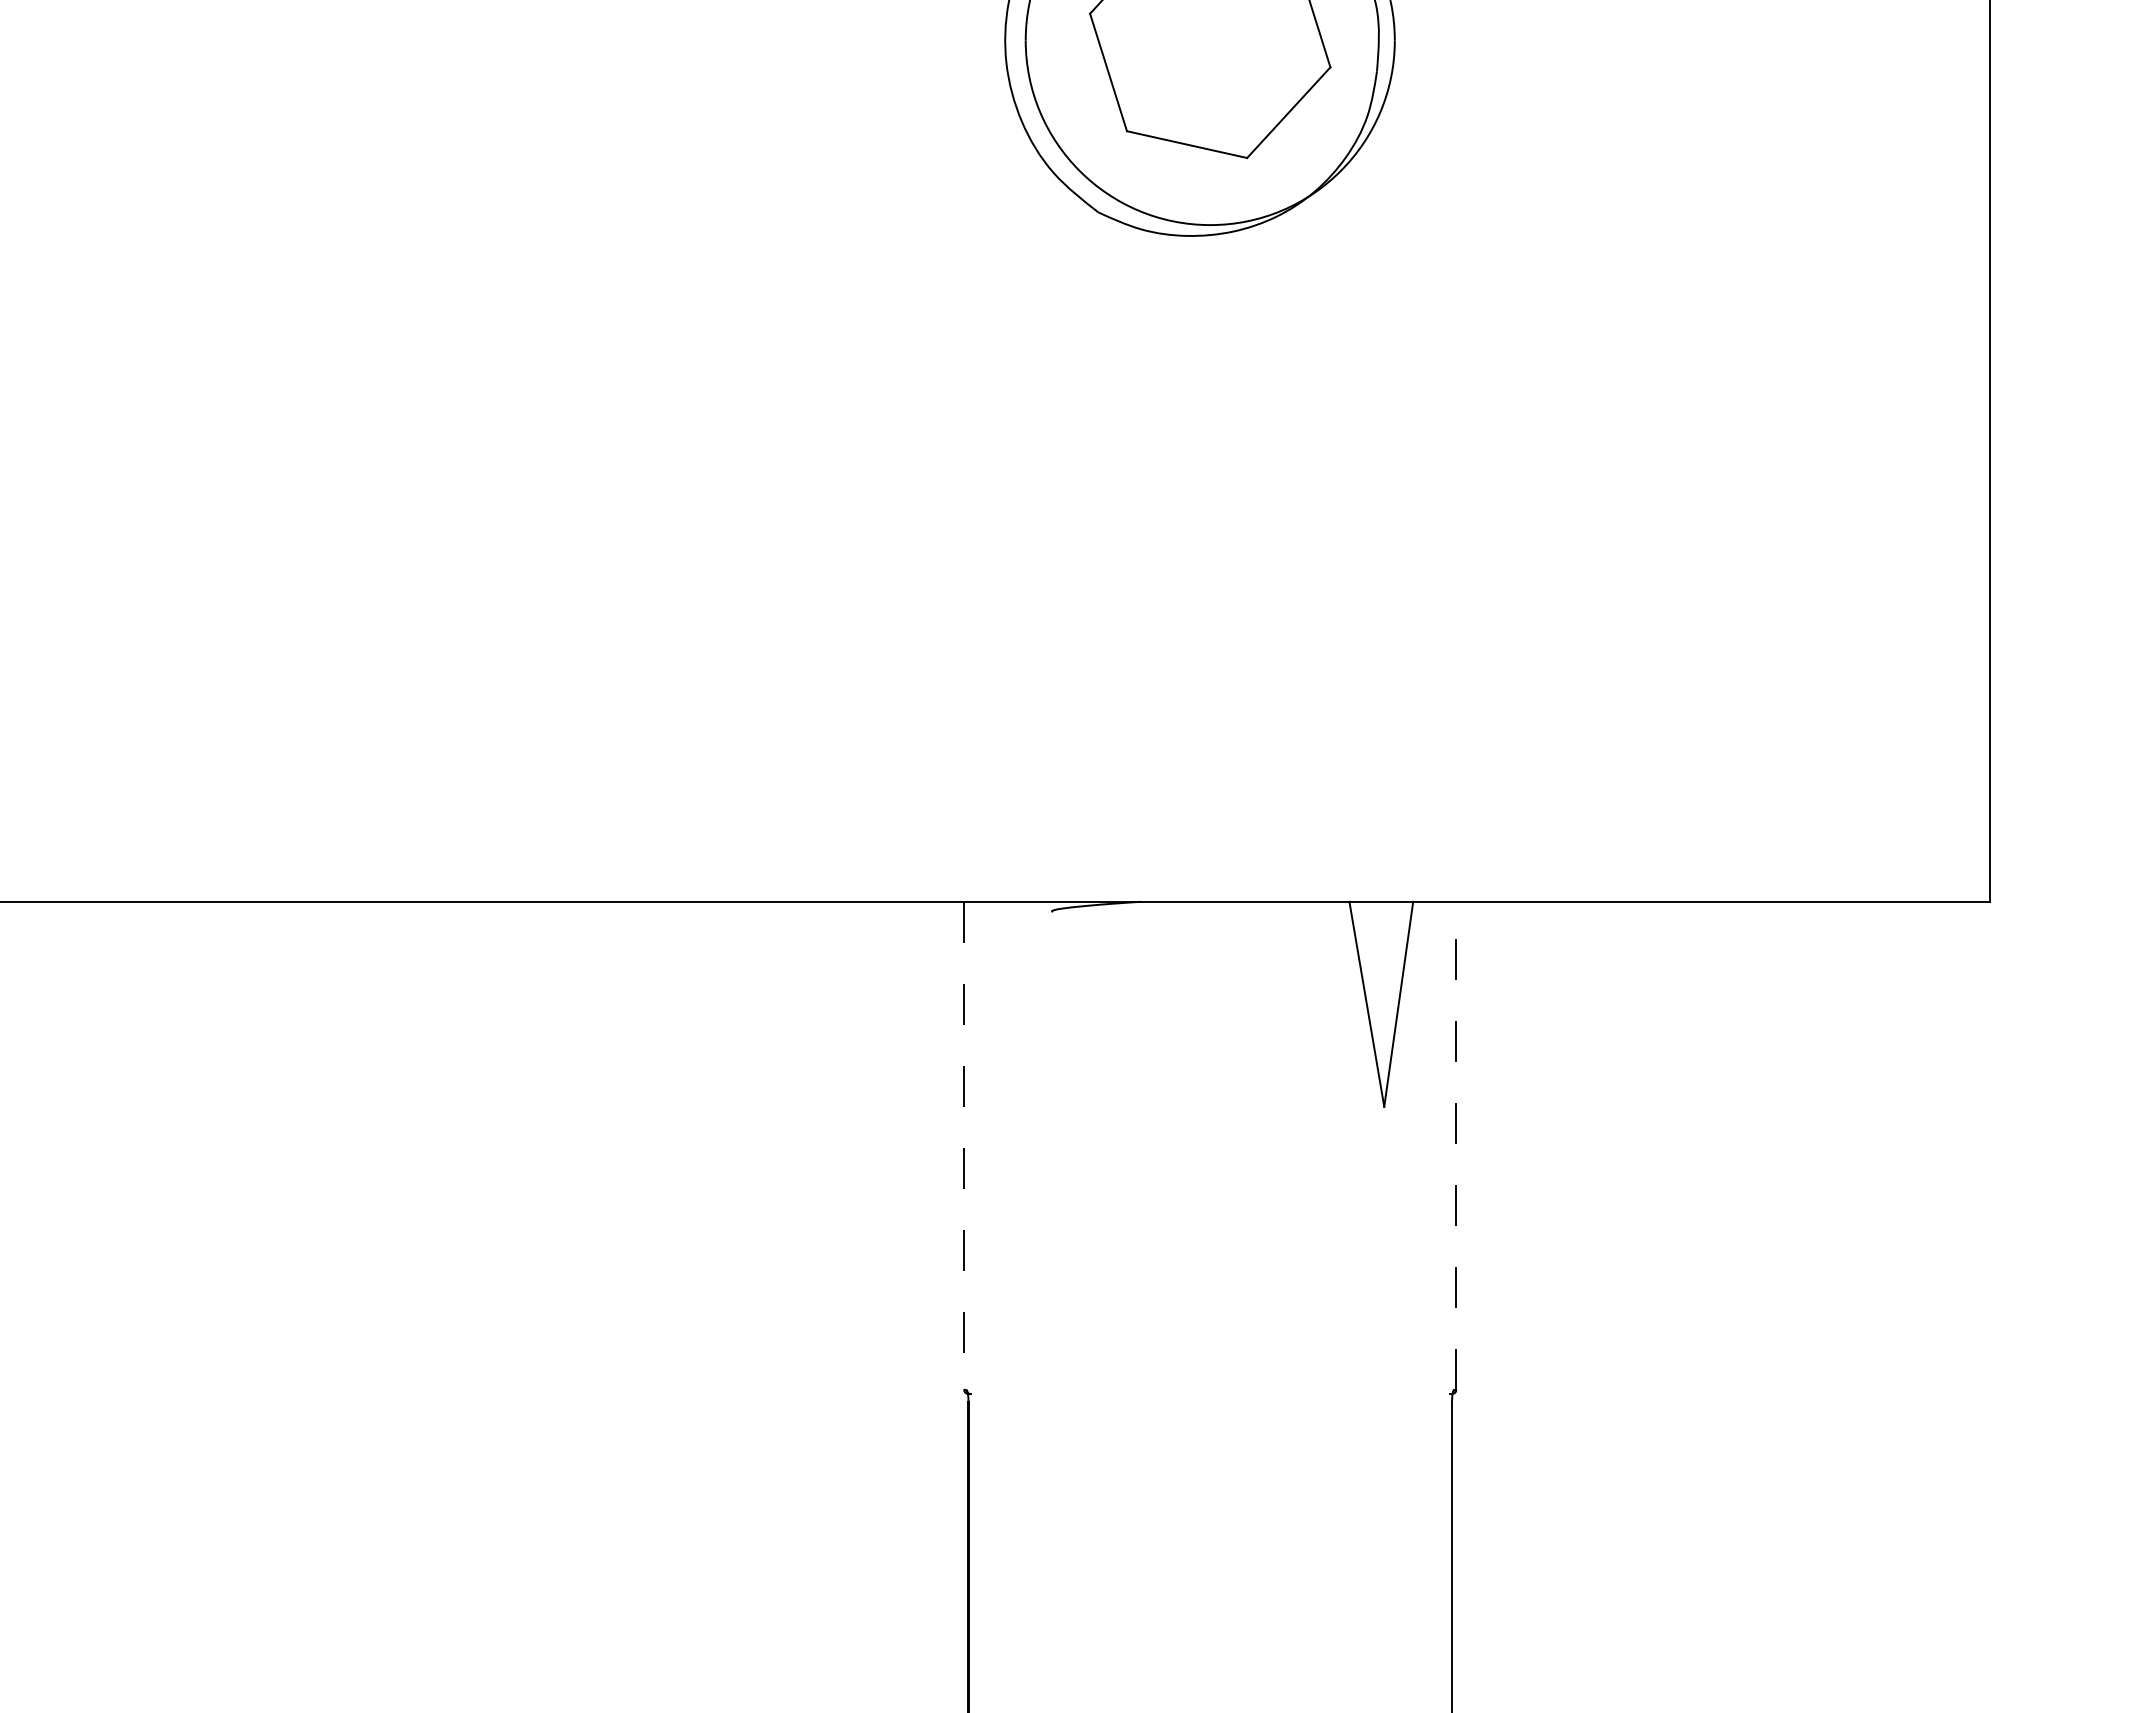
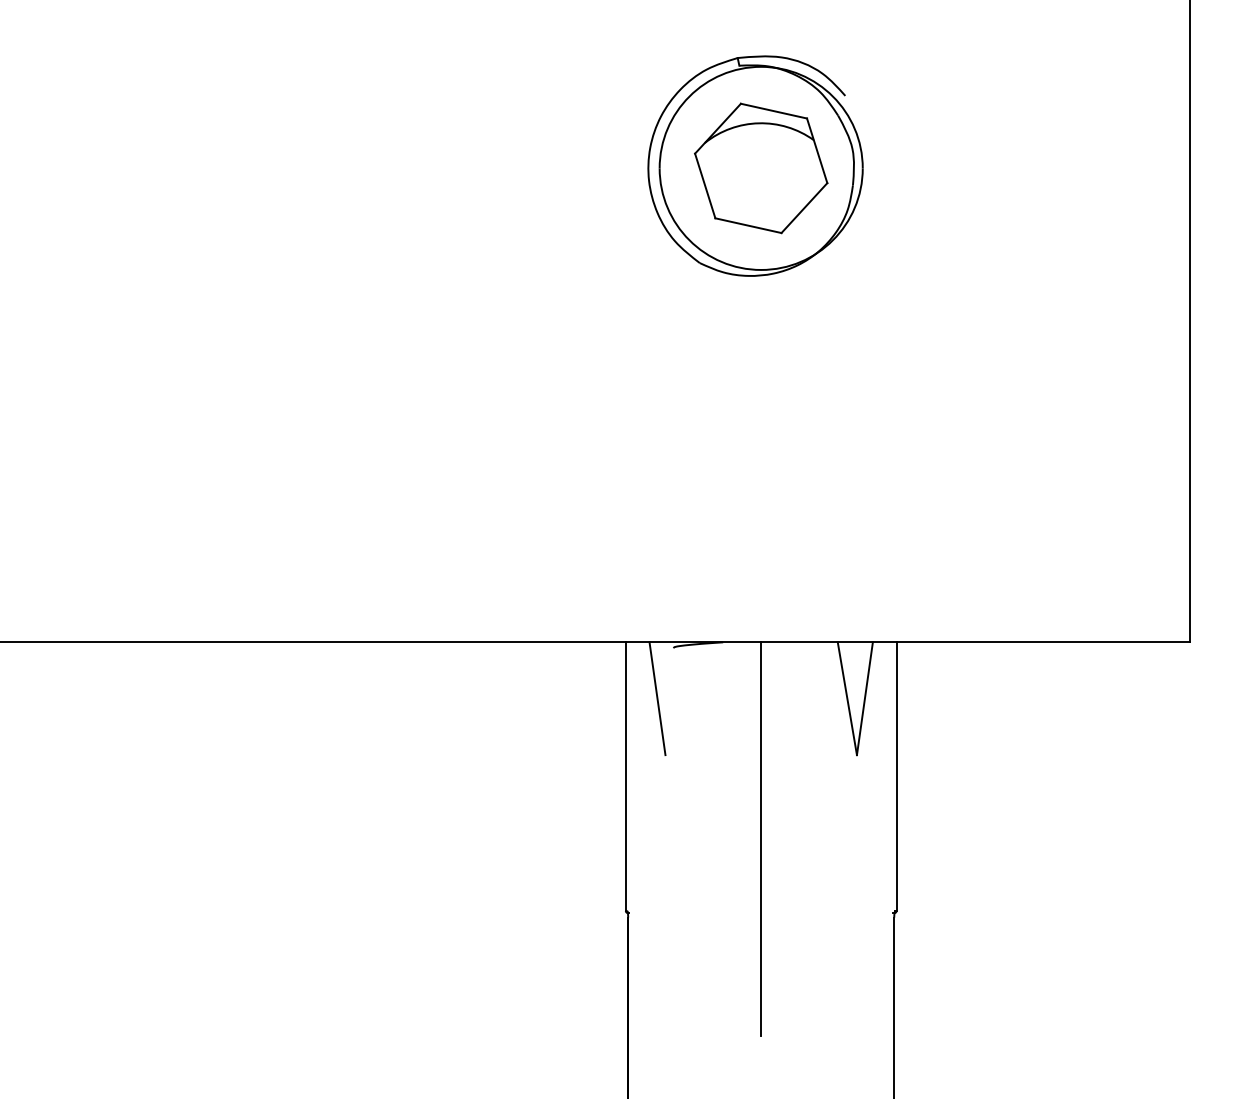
line: (1021, 1003) -> (657, 698), added
line: (1456, 1145) -> (896, 776), dashed -> solid
line: (963, 1147) -> (625, 777), dashed -> solid
line: (1210, 1260) -> (761, 839), added

